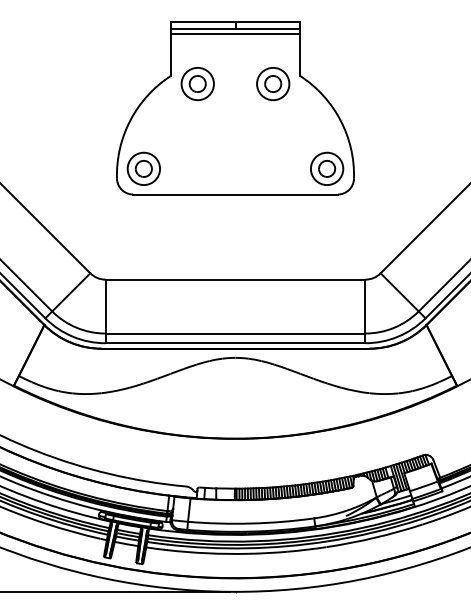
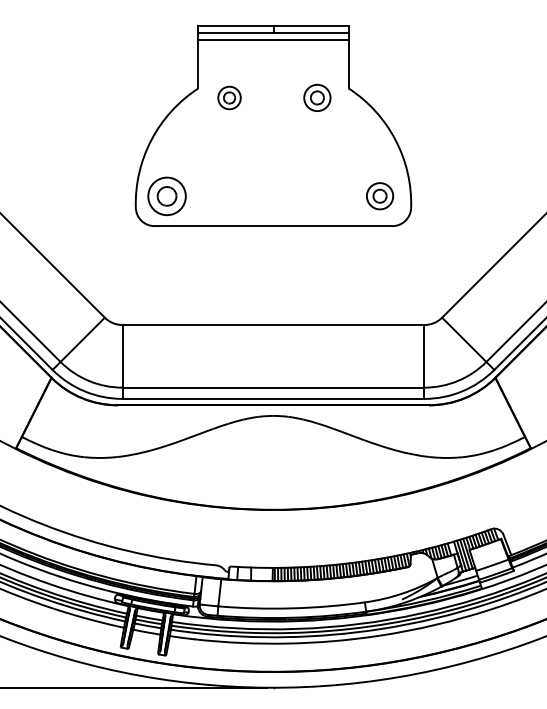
part: (197, 84) -> (229, 98), size x0.6
part: (273, 84) -> (317, 98), size x0.7
part: (327, 168) -> (380, 195), size x0.7

